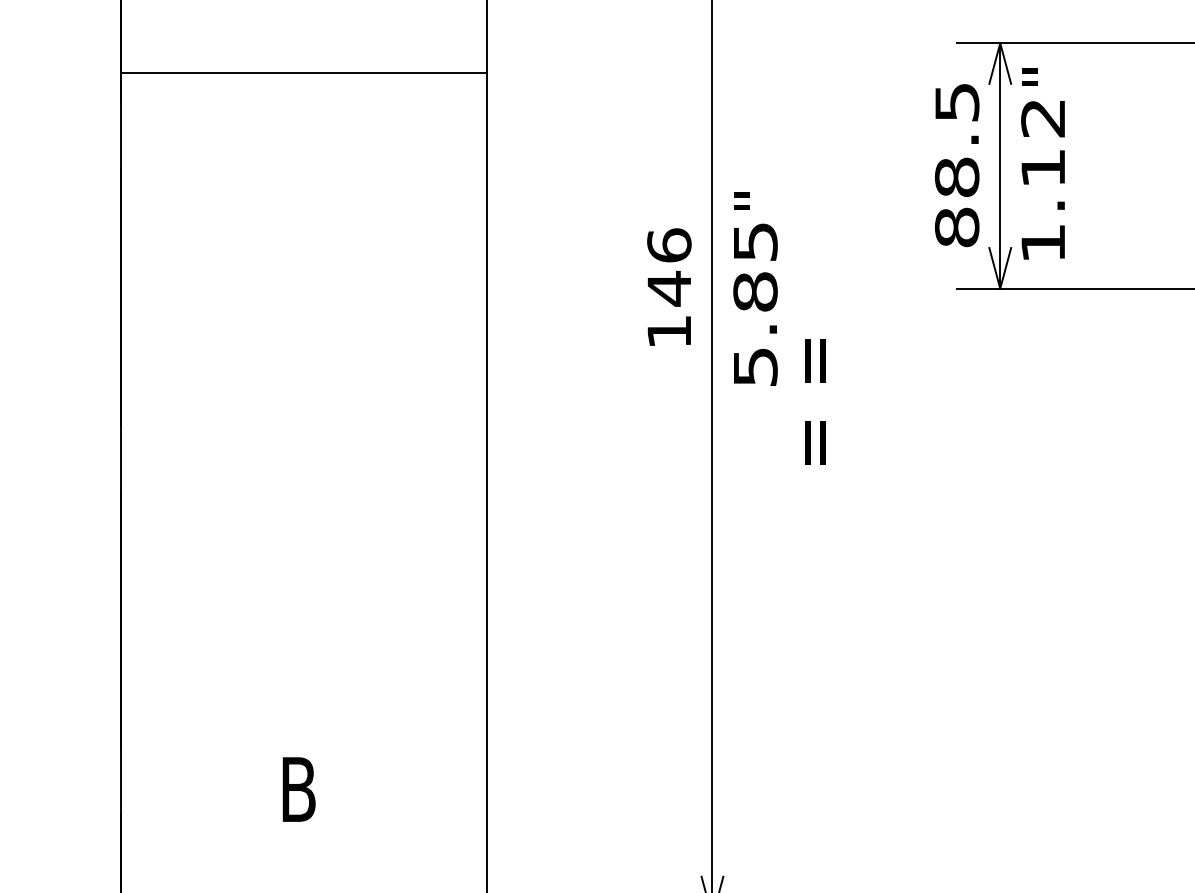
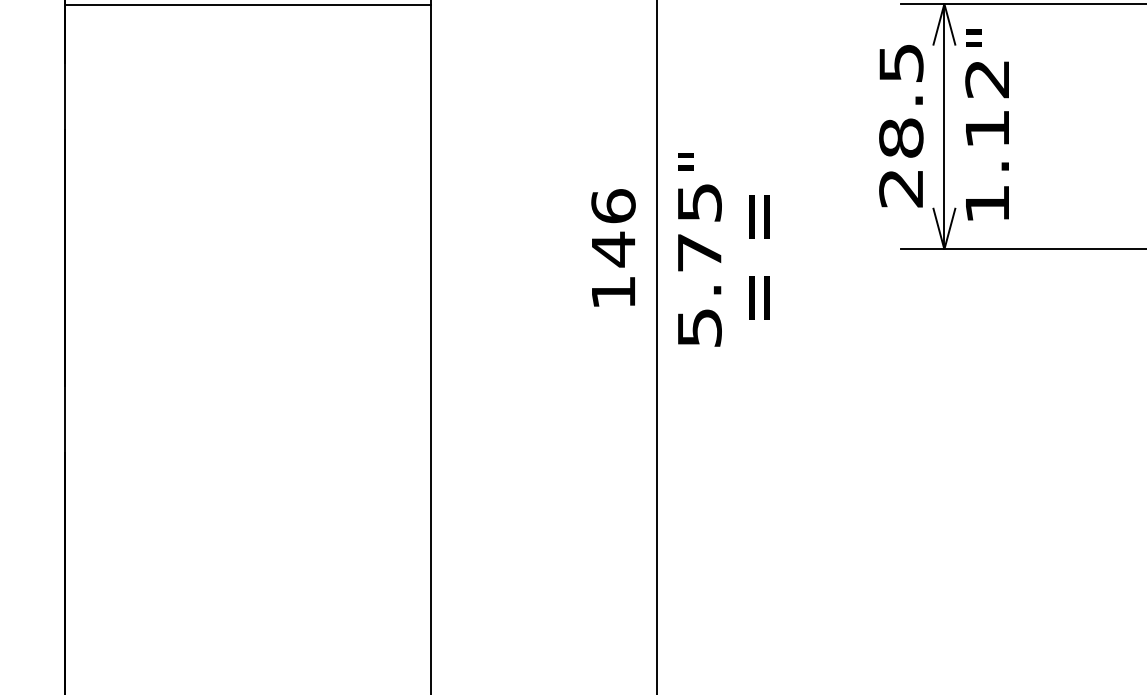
line: (304, 73) -> (248, 5), moved
text: (956, 227) -> (900, 188), 88.5 -> 28.5
text: (755, 291) -> (699, 252), 5.85 -> 5.75
text: (815, 401) -> (759, 257), moved

